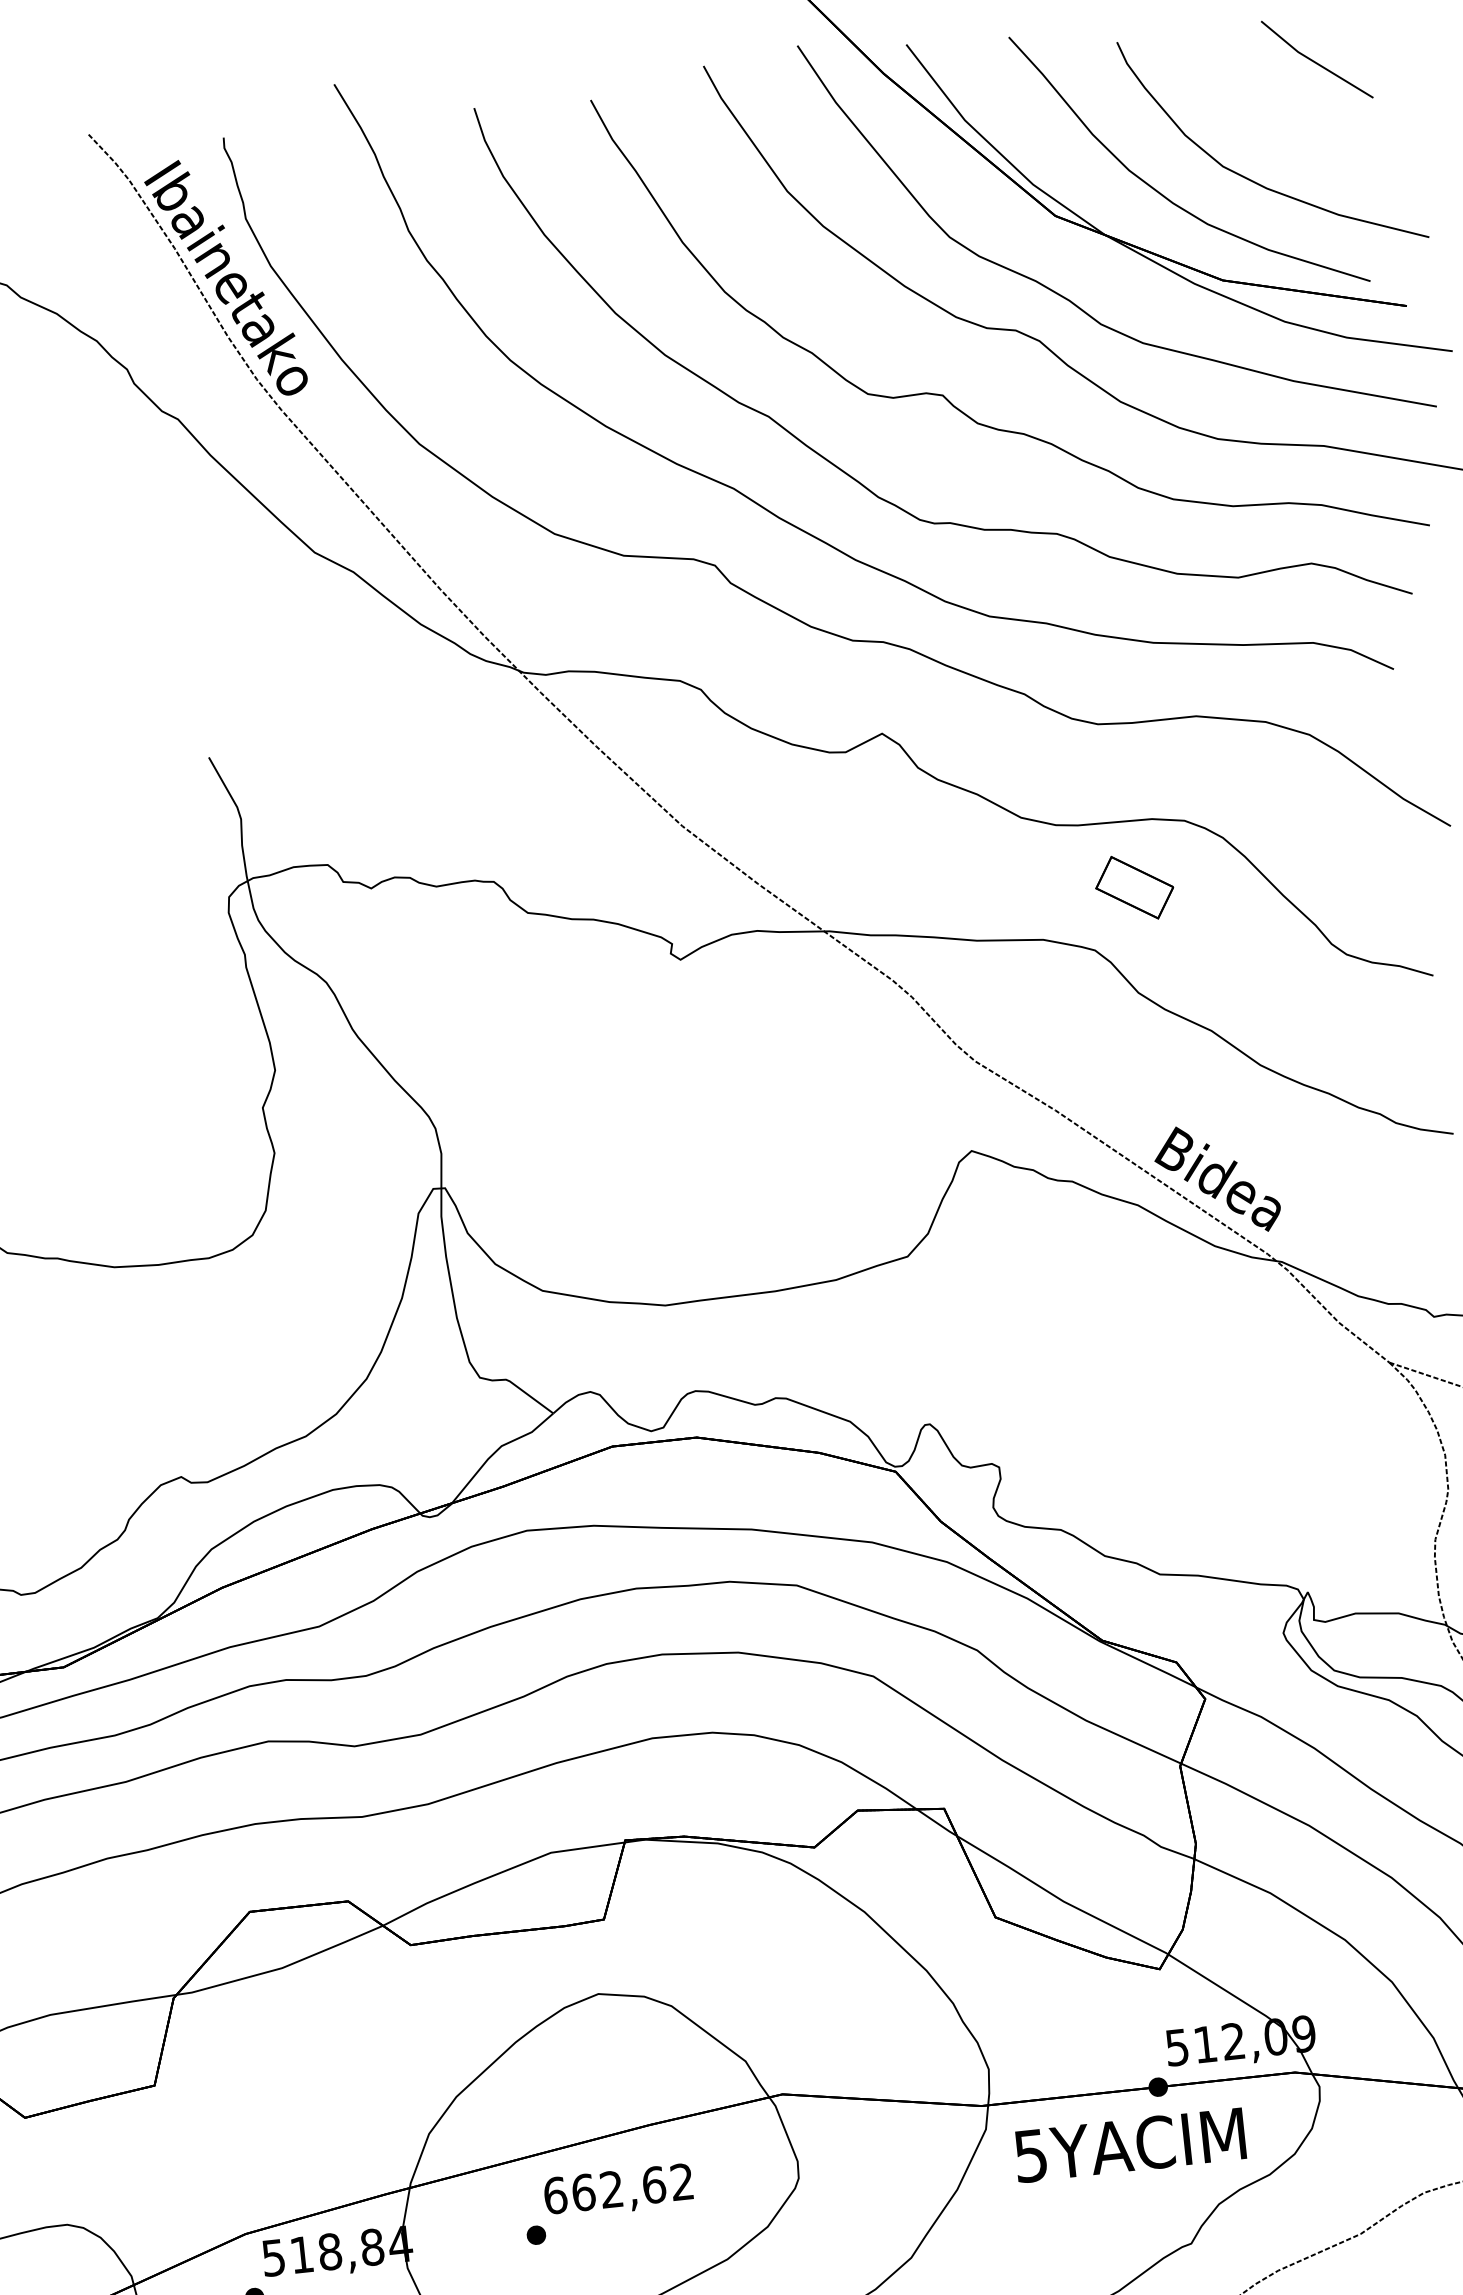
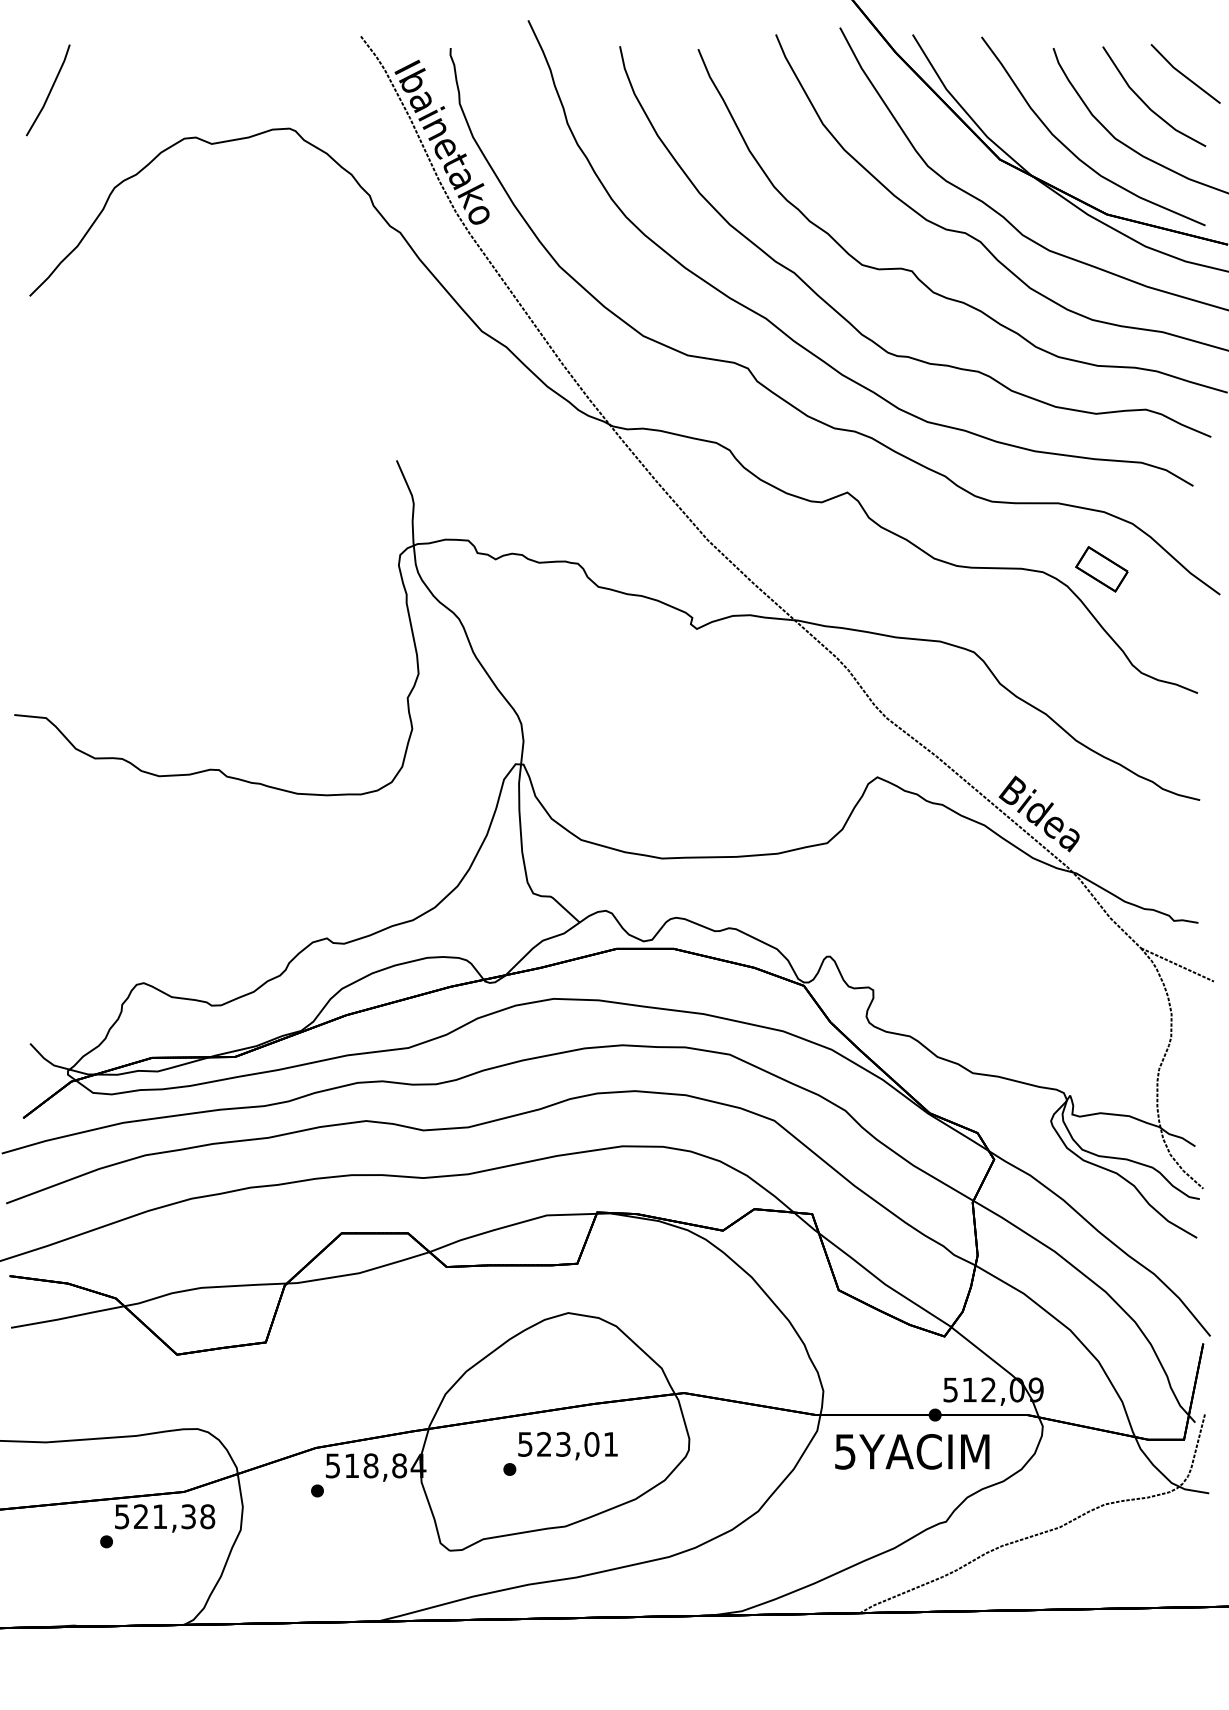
line: (1263, 109) -> (1146, 103), added
part: (1134, 888) -> (1101, 569), moved
text: (617, 2189) -> (567, 1444), 662,62 -> 523,01

